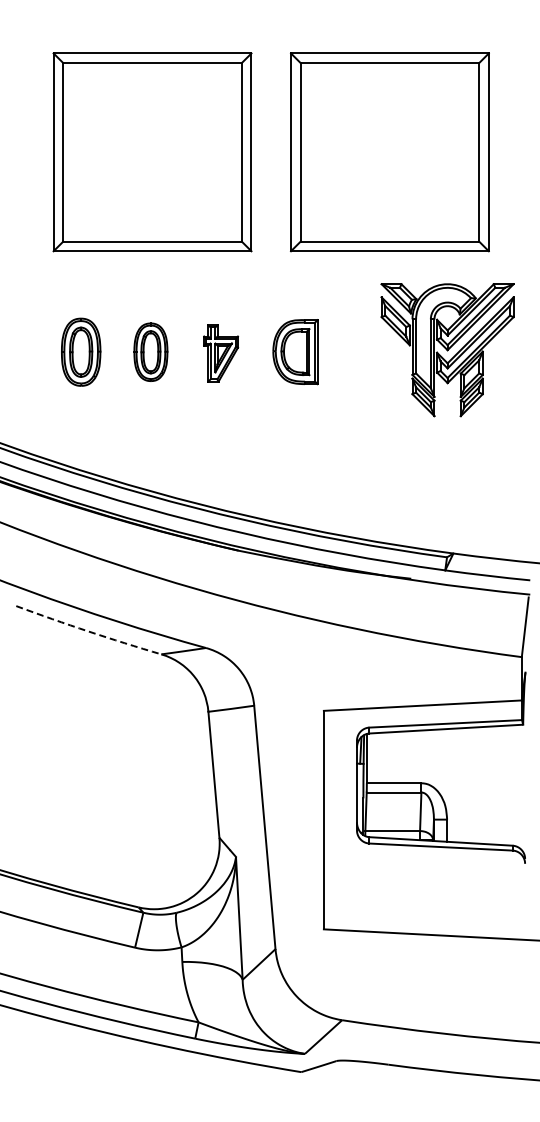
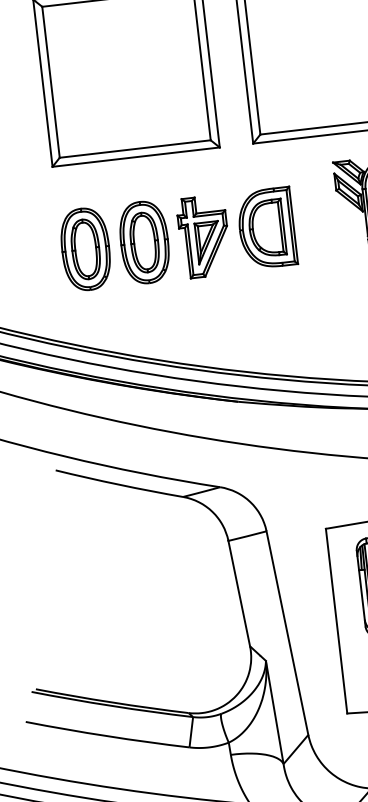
part: (295, 351) -> (266, 227), size x1.43
part: (80, 352) -> (85, 249), size x1.43
part: (150, 352) -> (144, 242), size x1.67
part: (220, 353) -> (203, 236), size x1.67
arc: (88, 631) -> (119, 484), dashed -> solid

